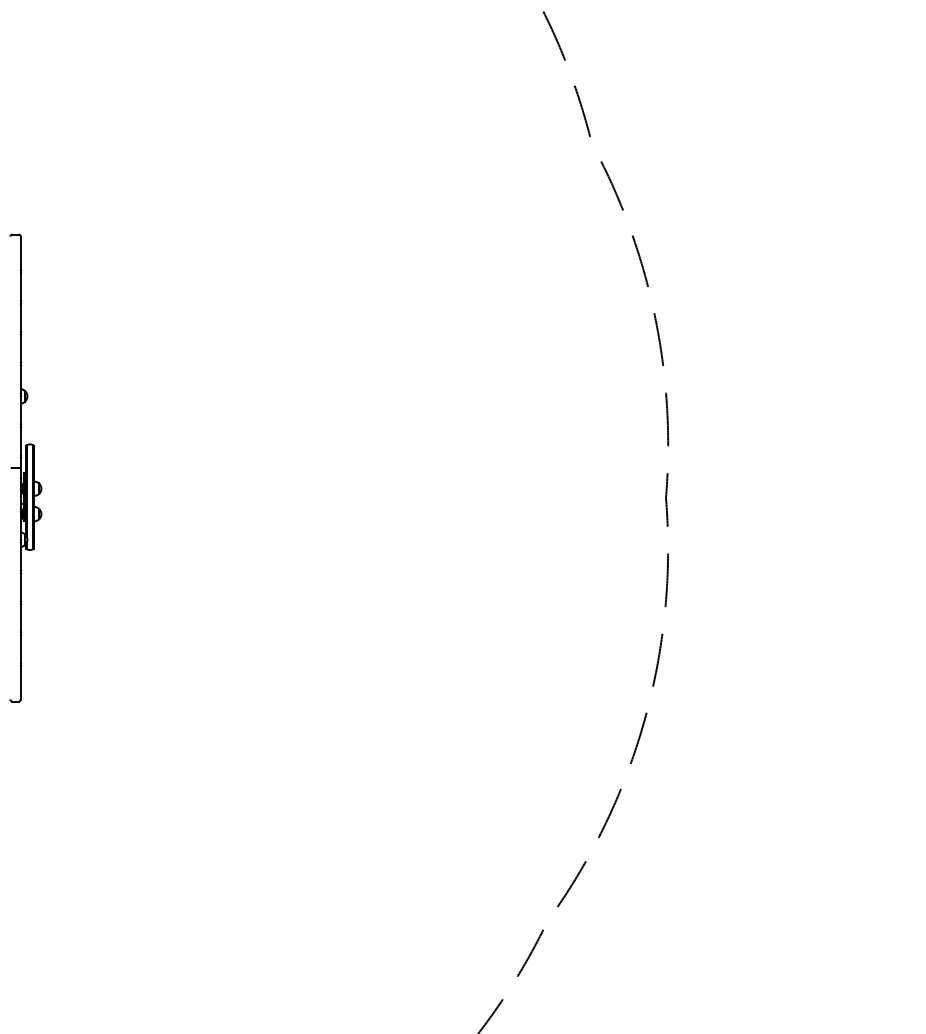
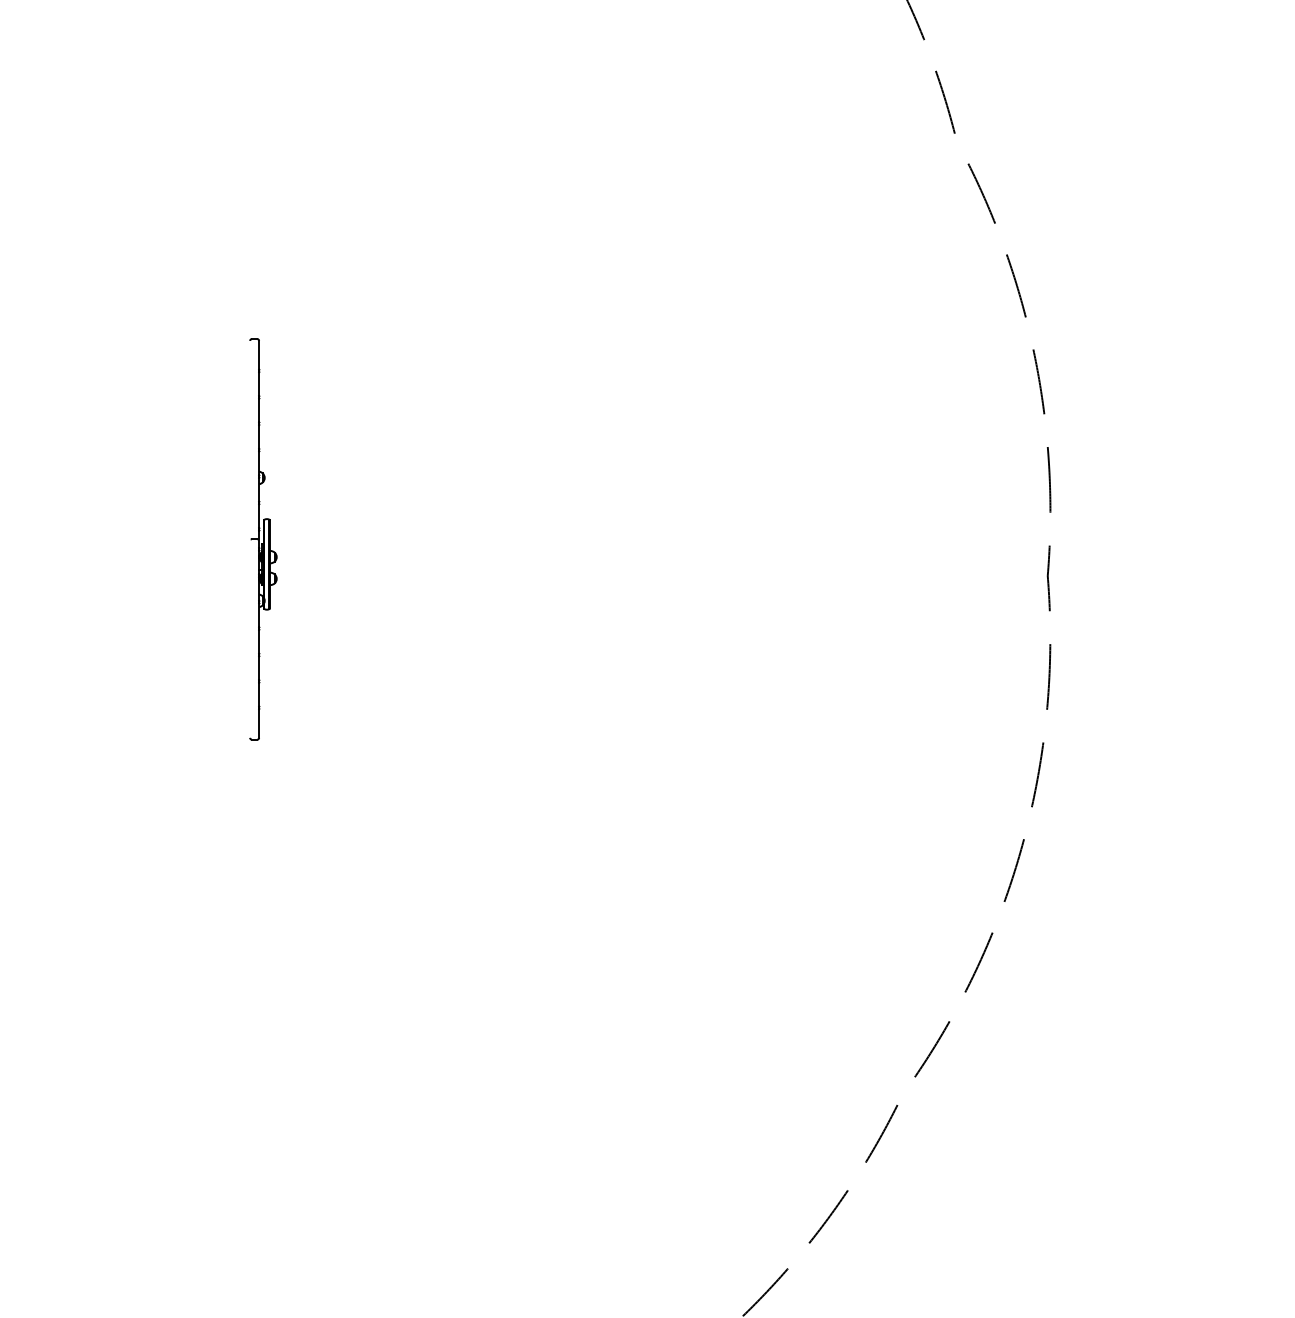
part: (25, 468) -> (263, 539), size x0.7

